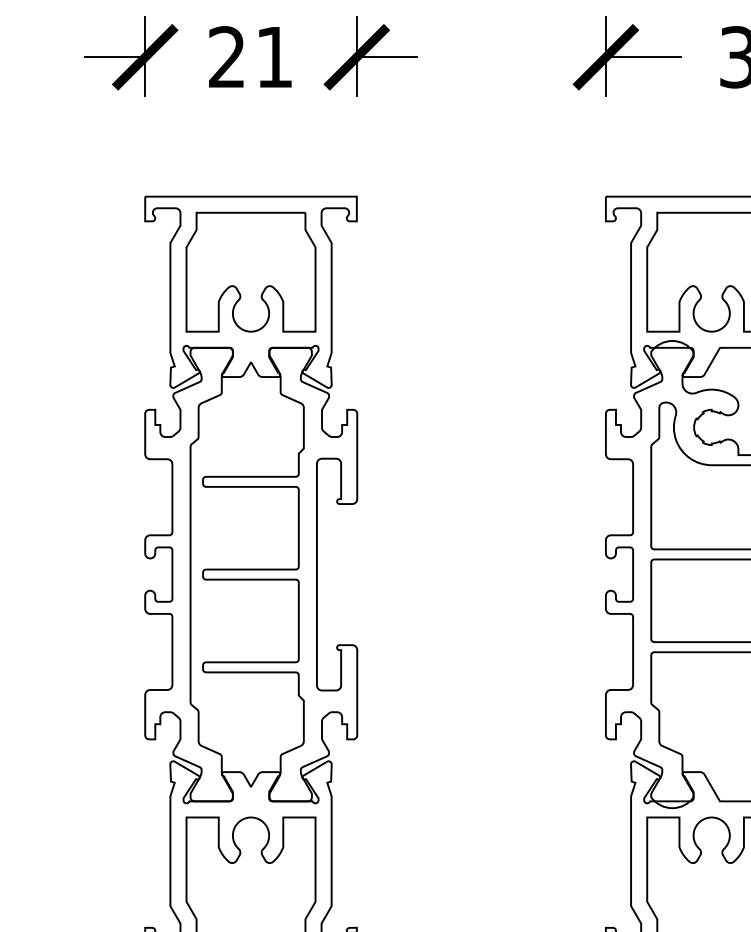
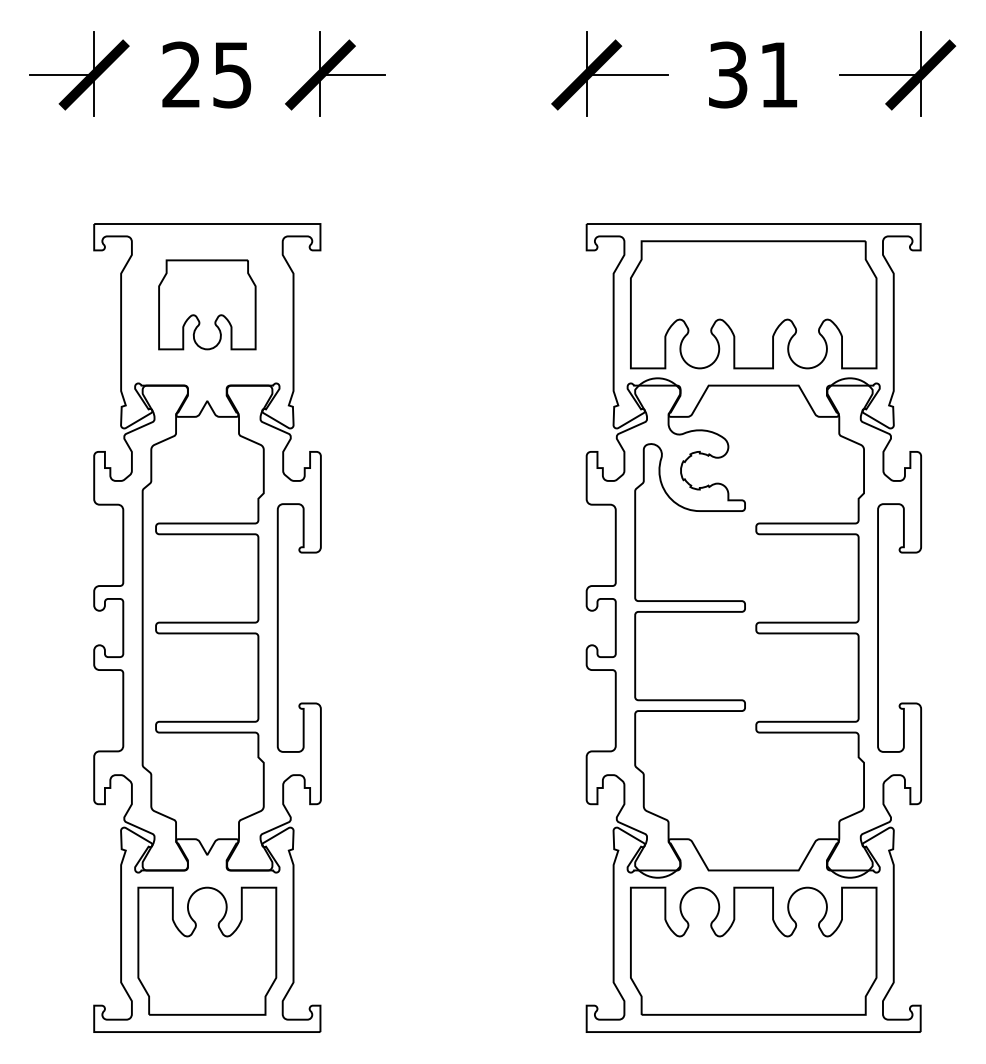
text: (274, 57) -> (232, 75), 21 -> 25
part: (251, 271) -> (207, 304), size x0.7

